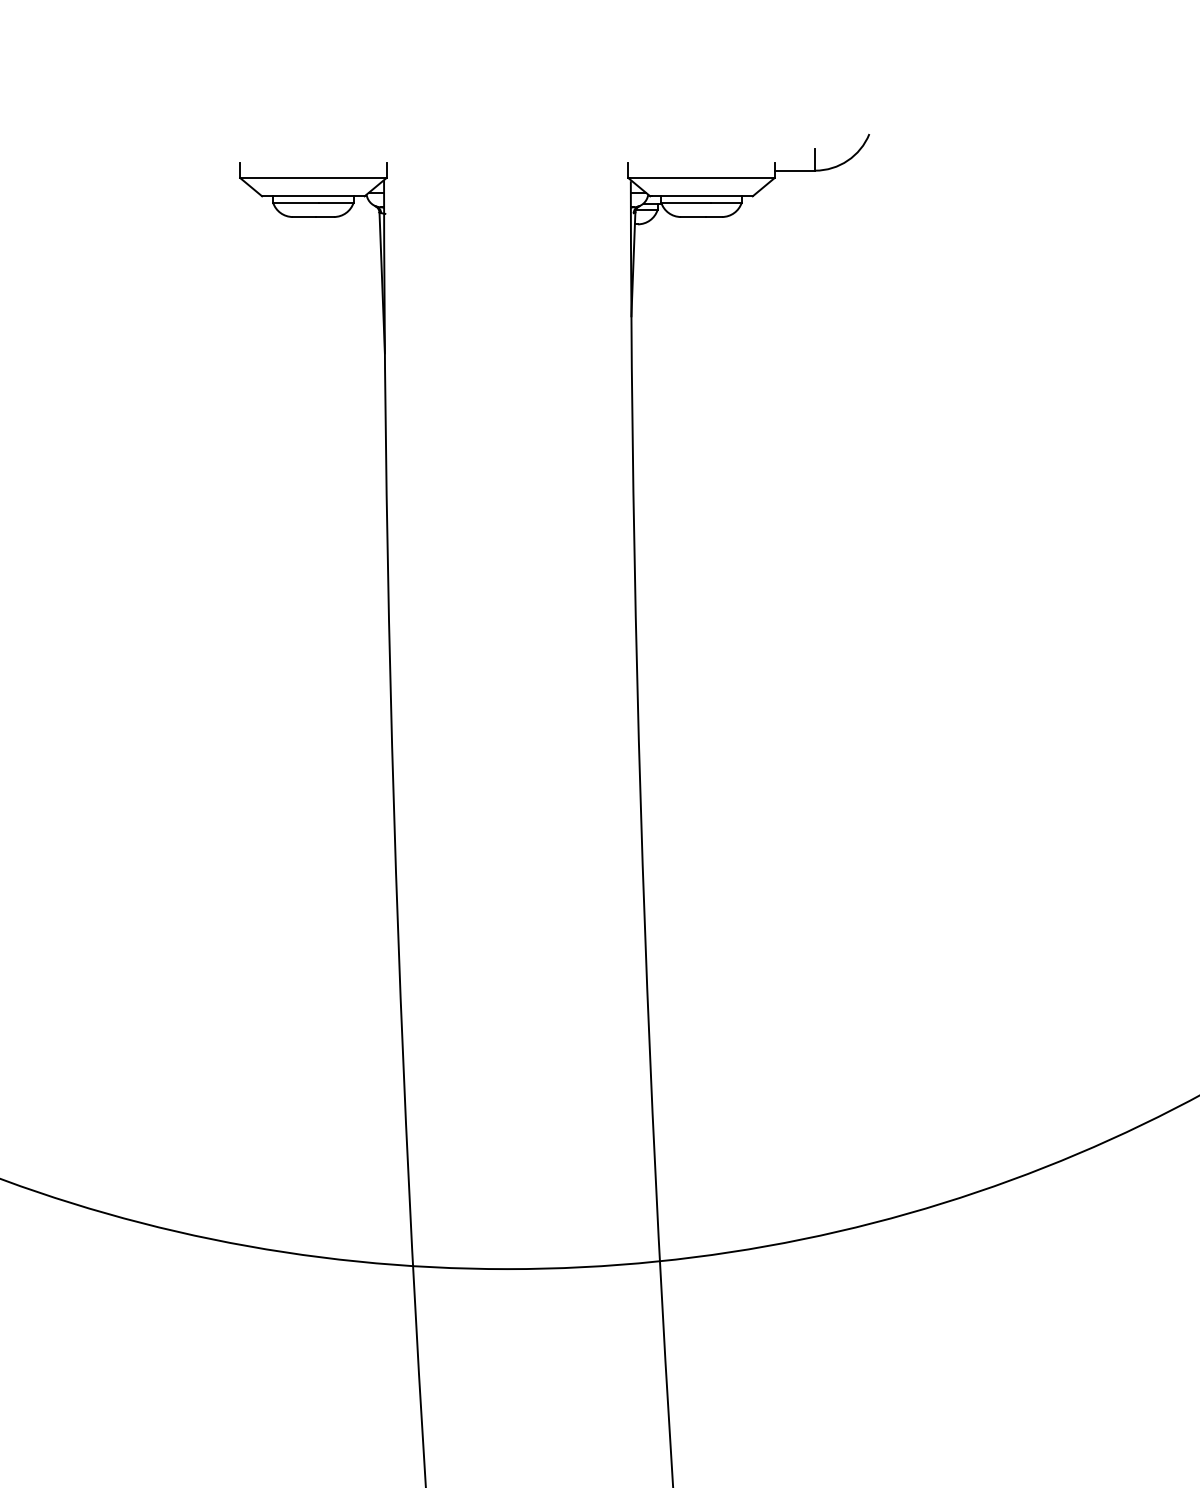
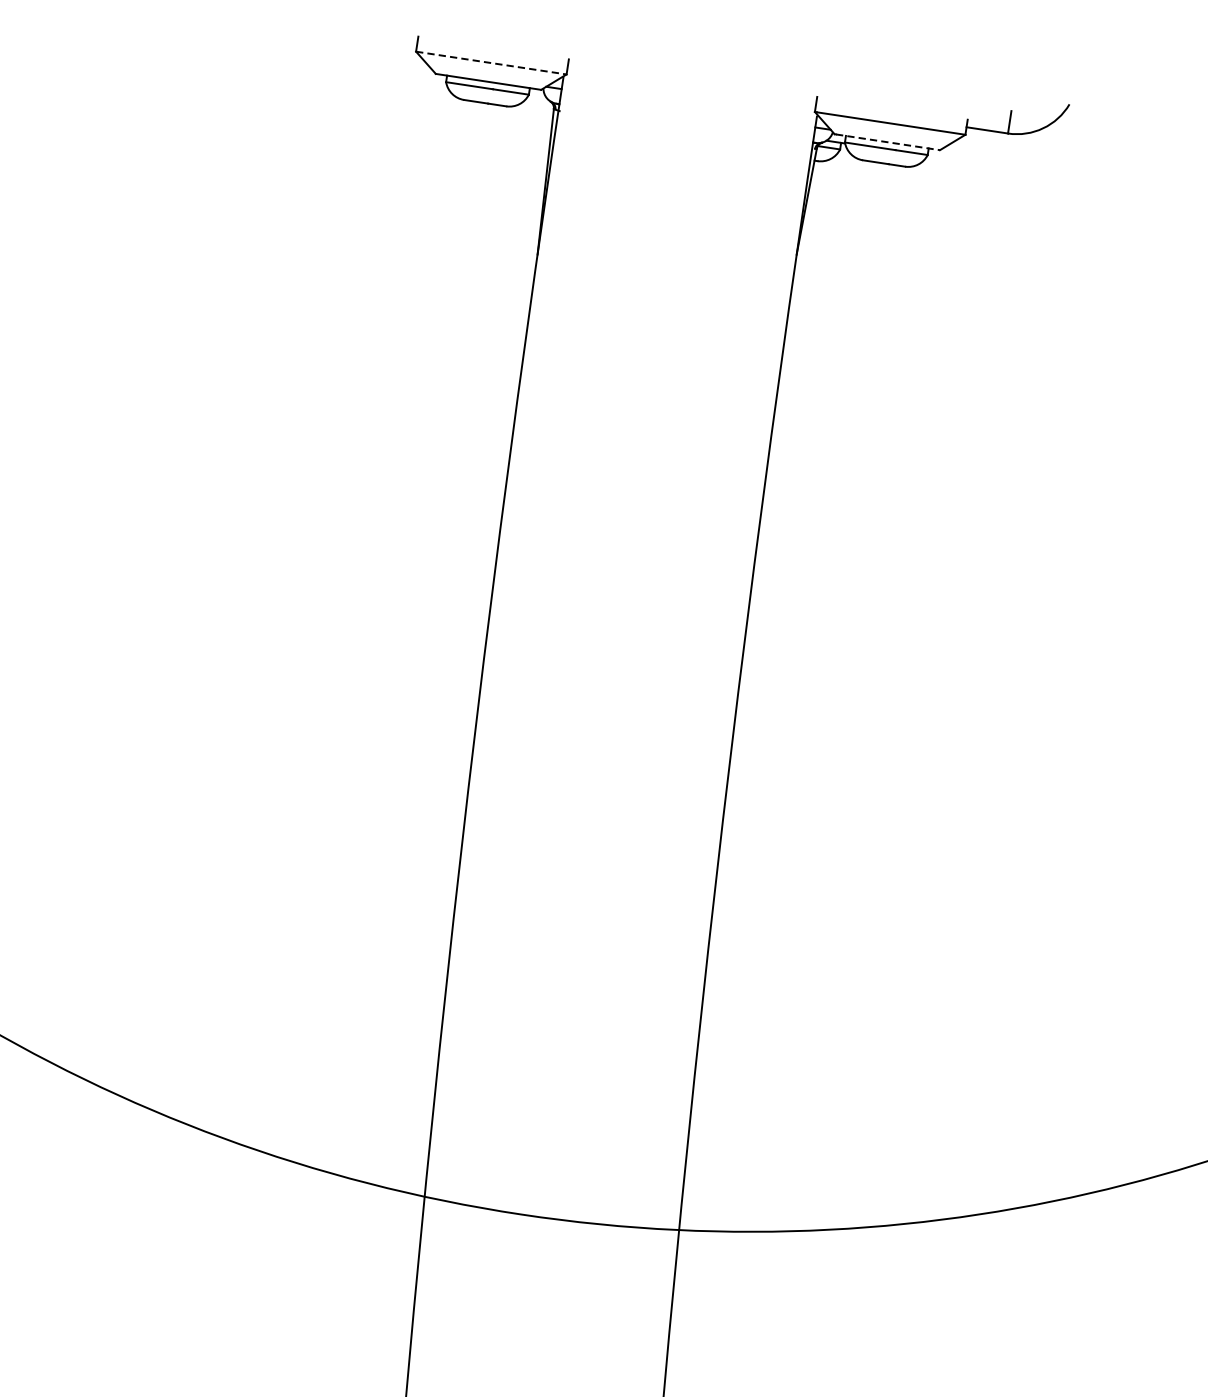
line: (313, 178) -> (491, 63), solid -> dashed
line: (702, 196) -> (888, 142), solid -> dashed

